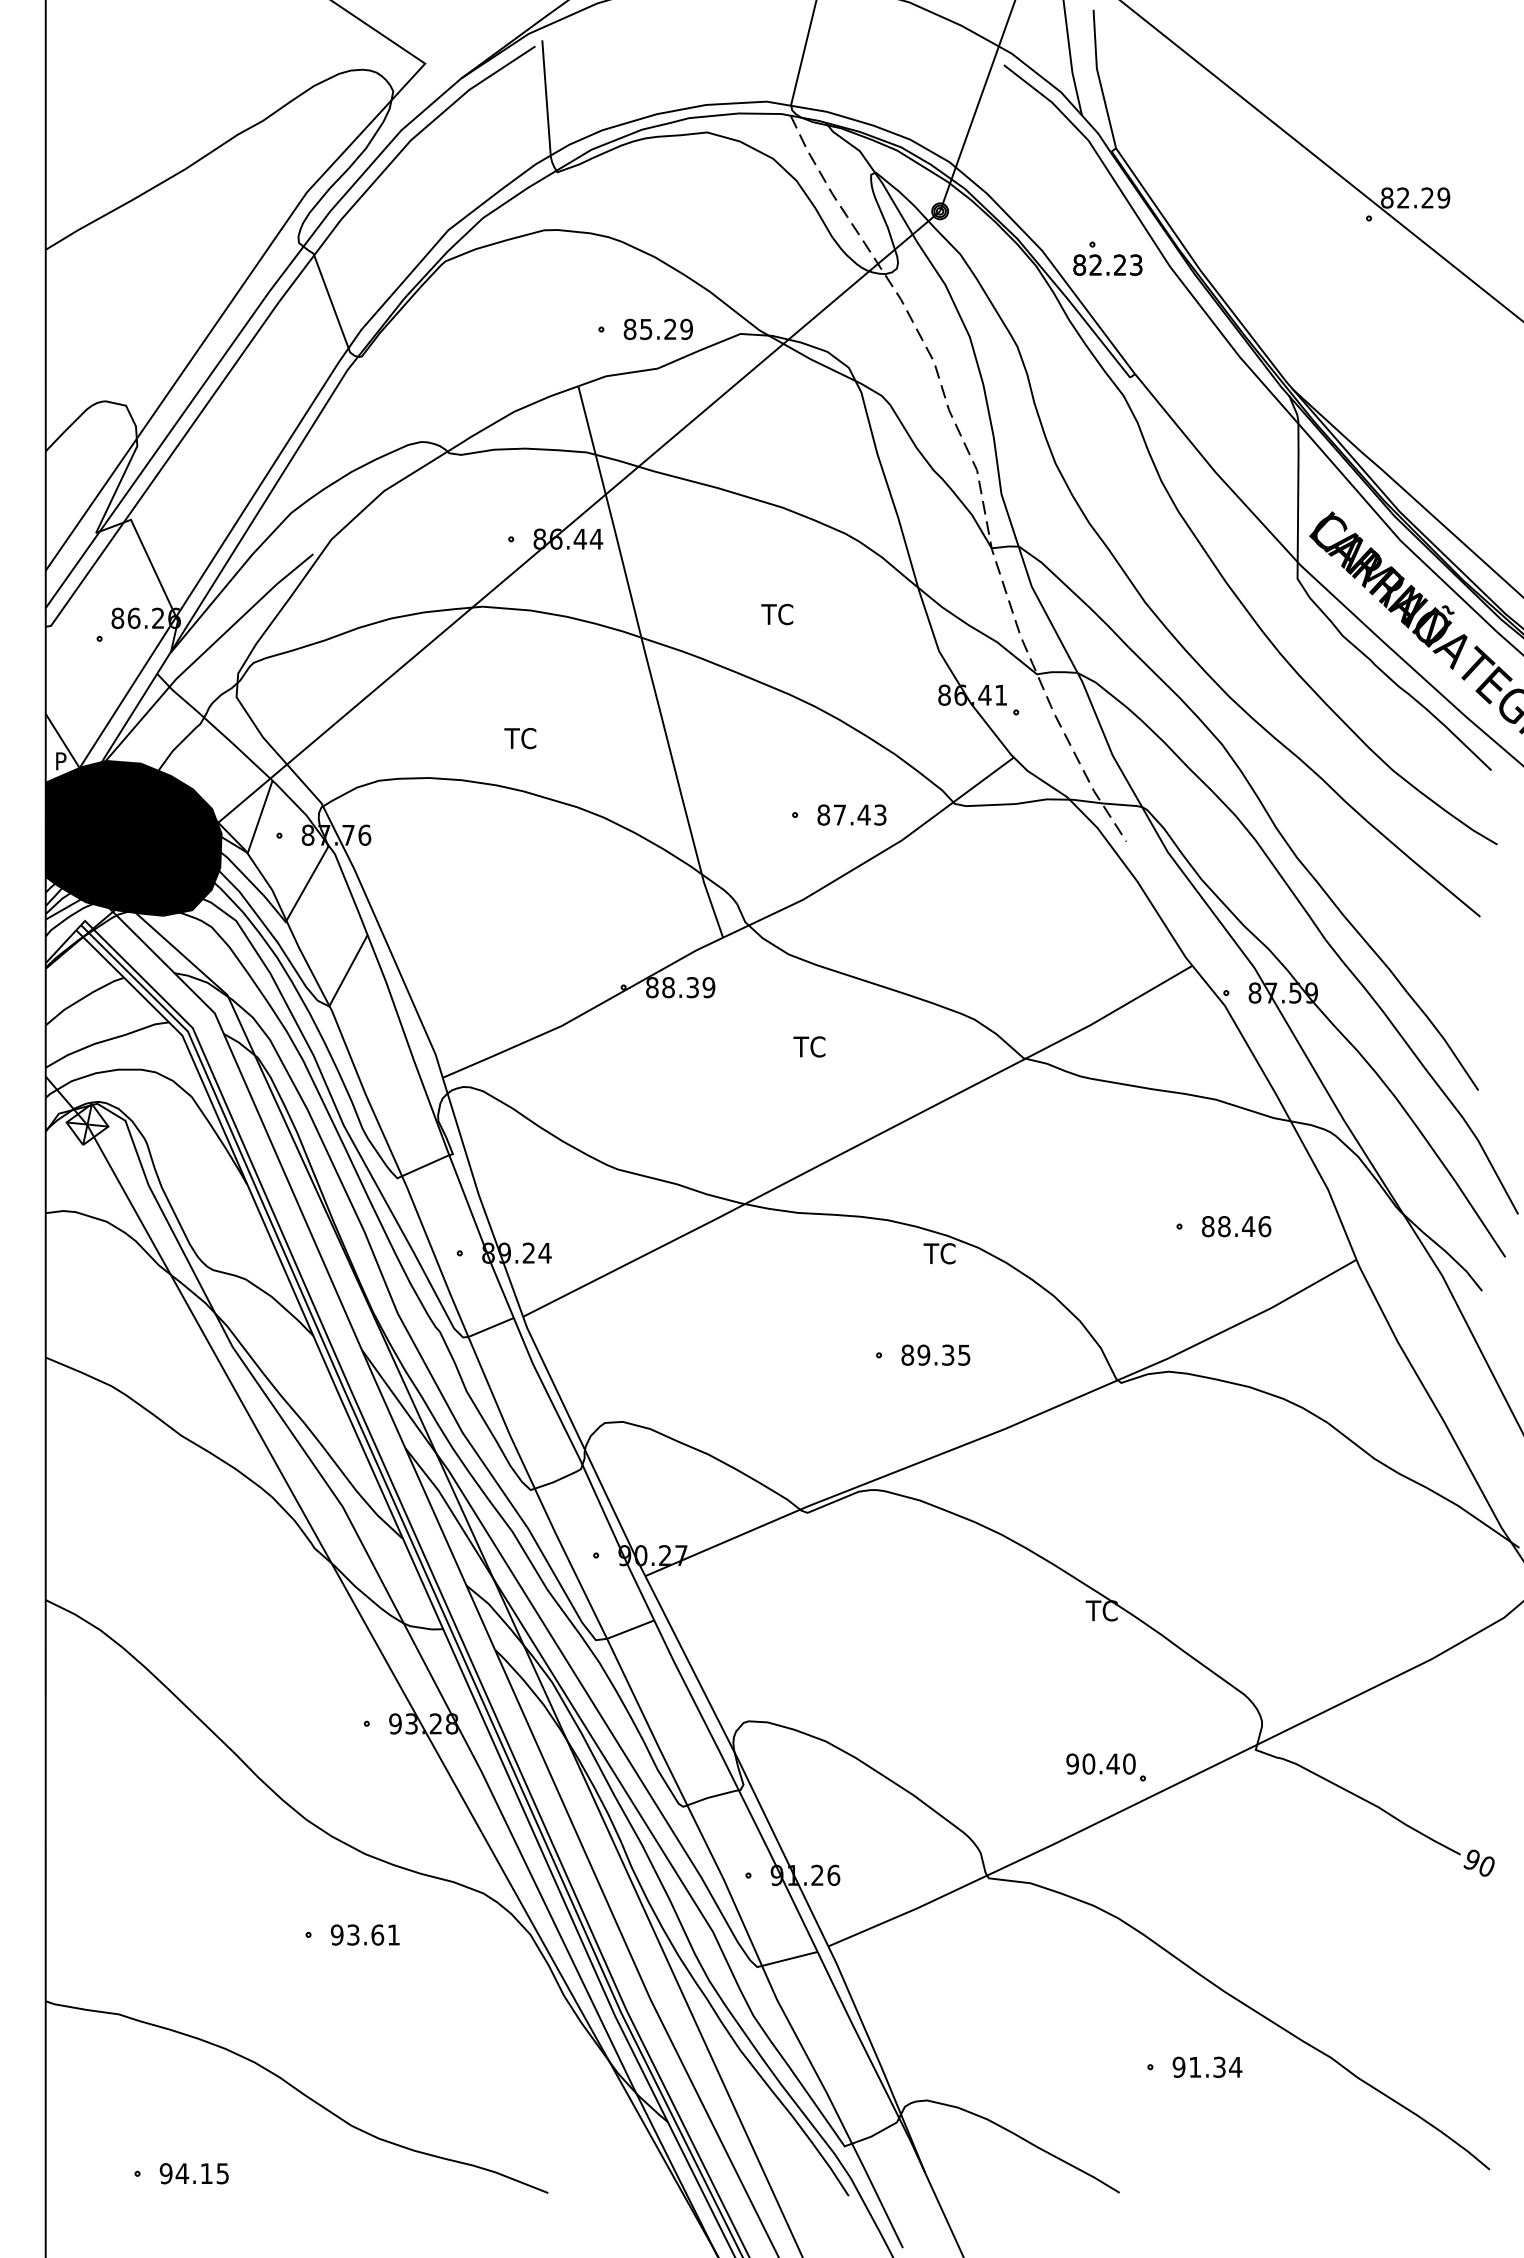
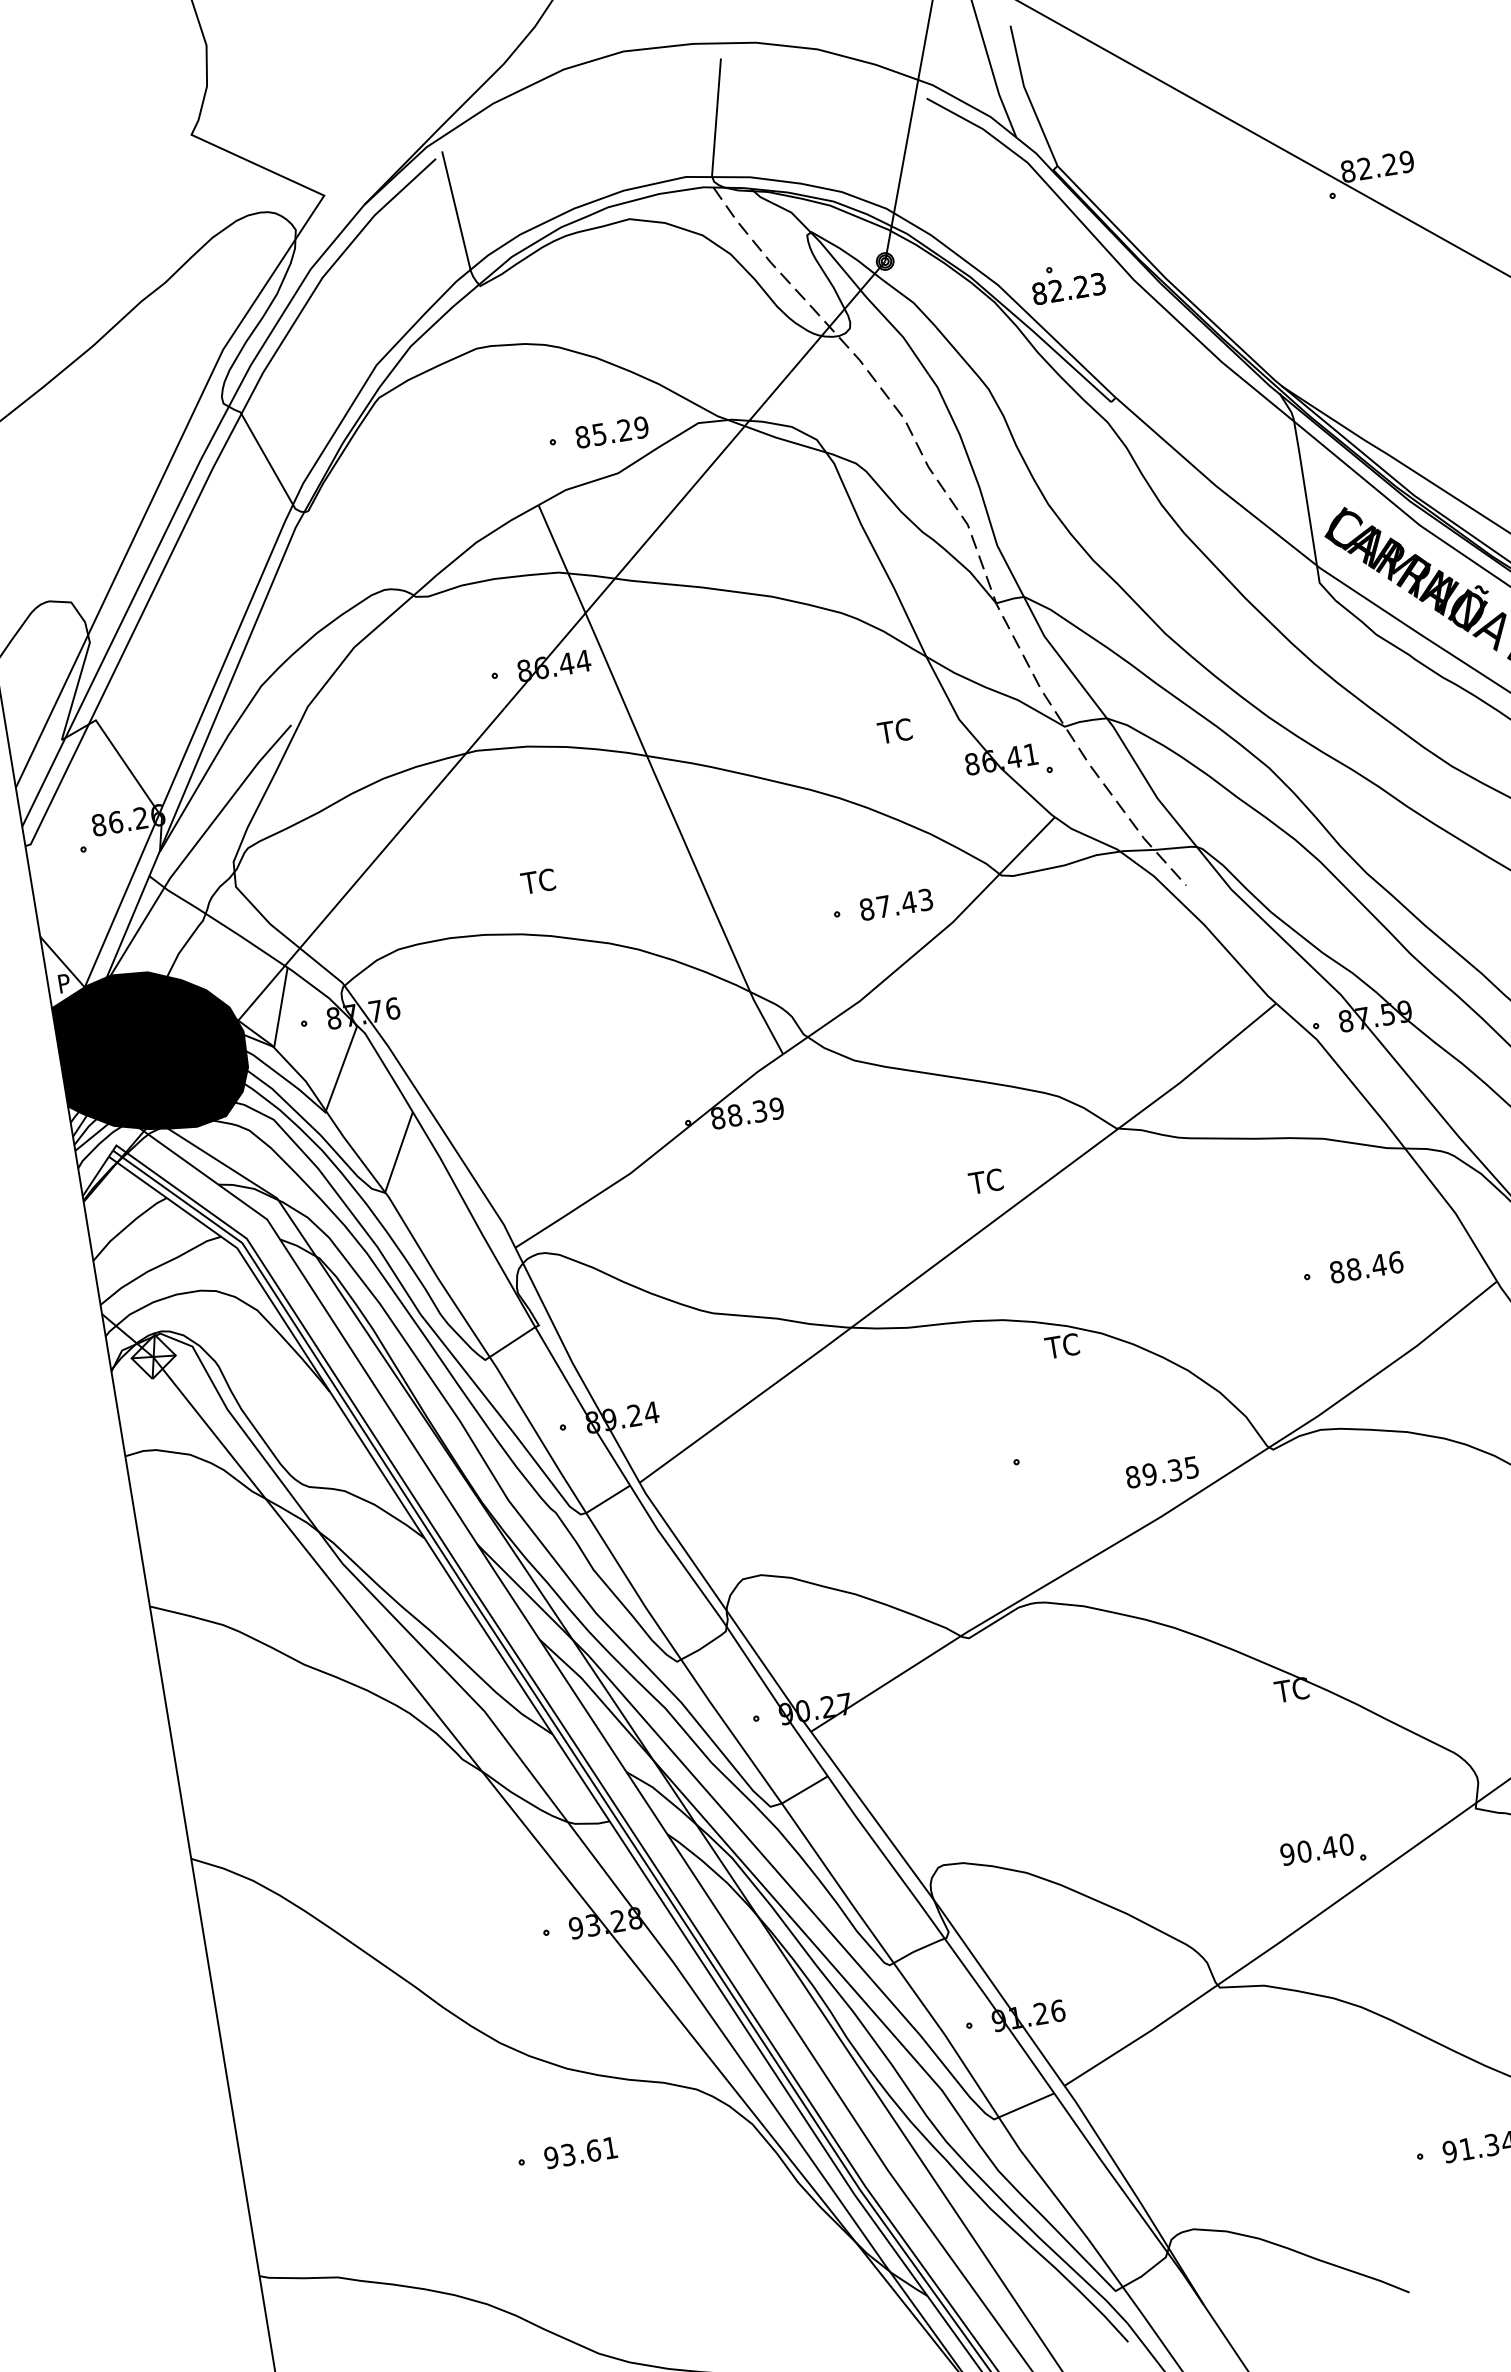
text: (777, 614) -> (895, 731), moved
text: (809, 1046) -> (985, 1181), moved
text: (935, 1354) -> (1161, 1471), moved

